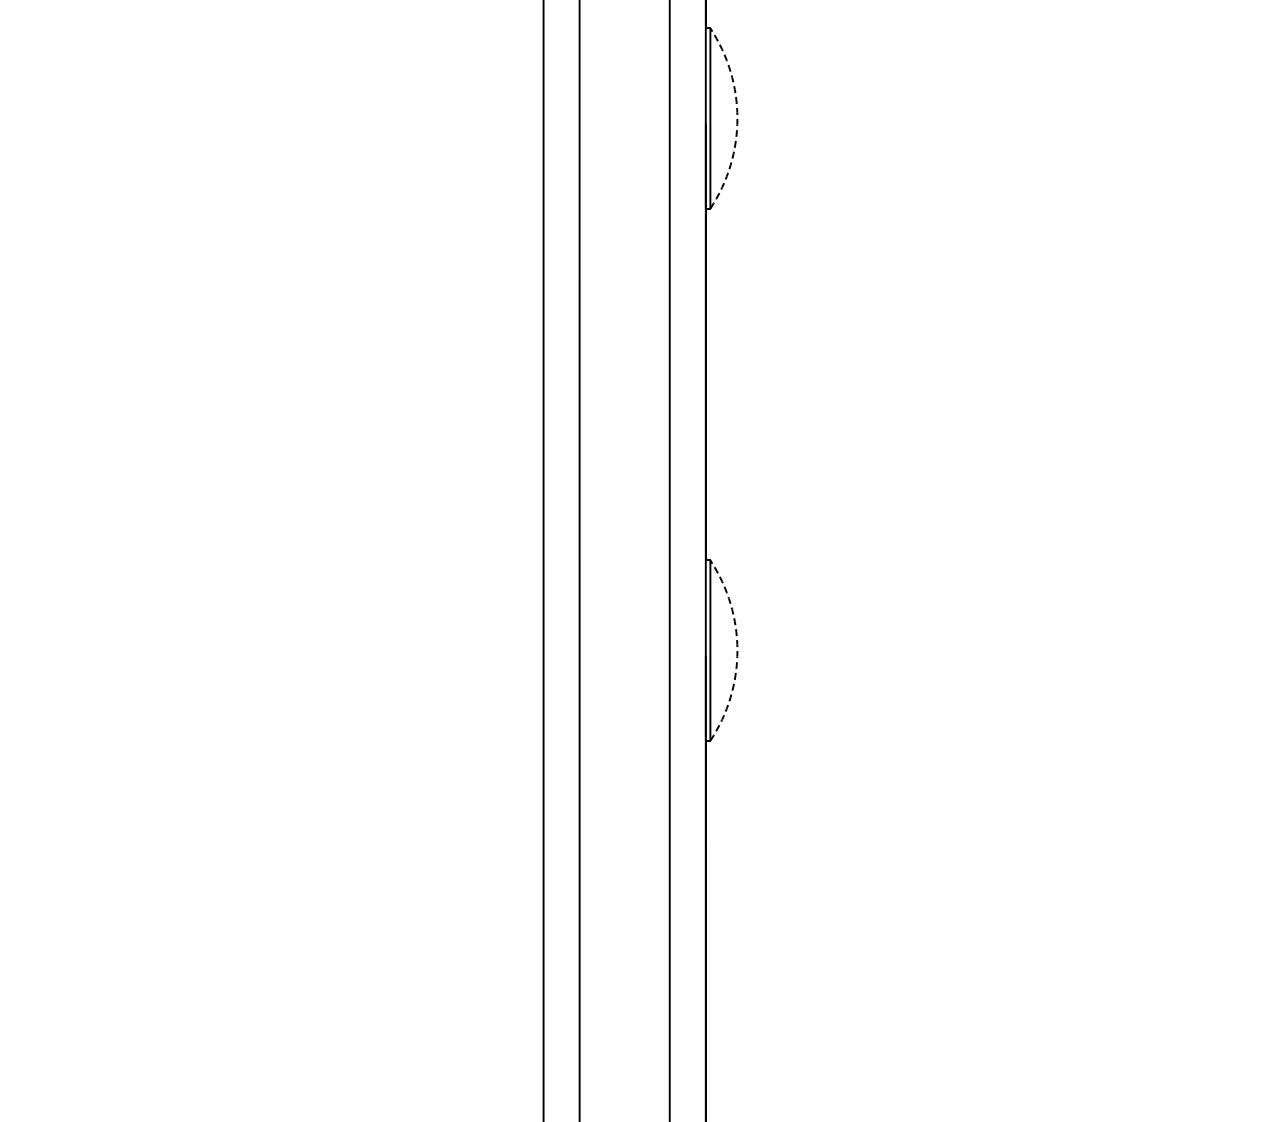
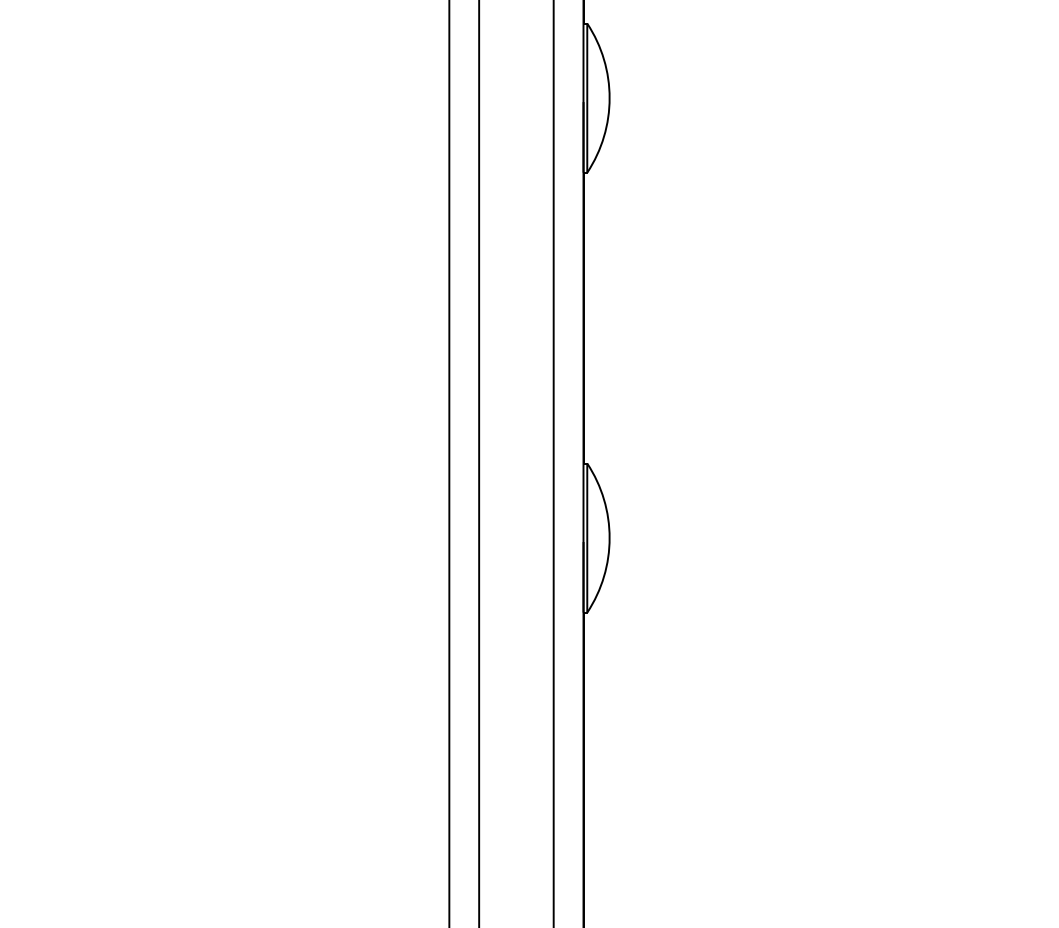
arc: (737, 118) -> (609, 98), dashed -> solid
arc: (737, 650) -> (609, 537), dashed -> solid

